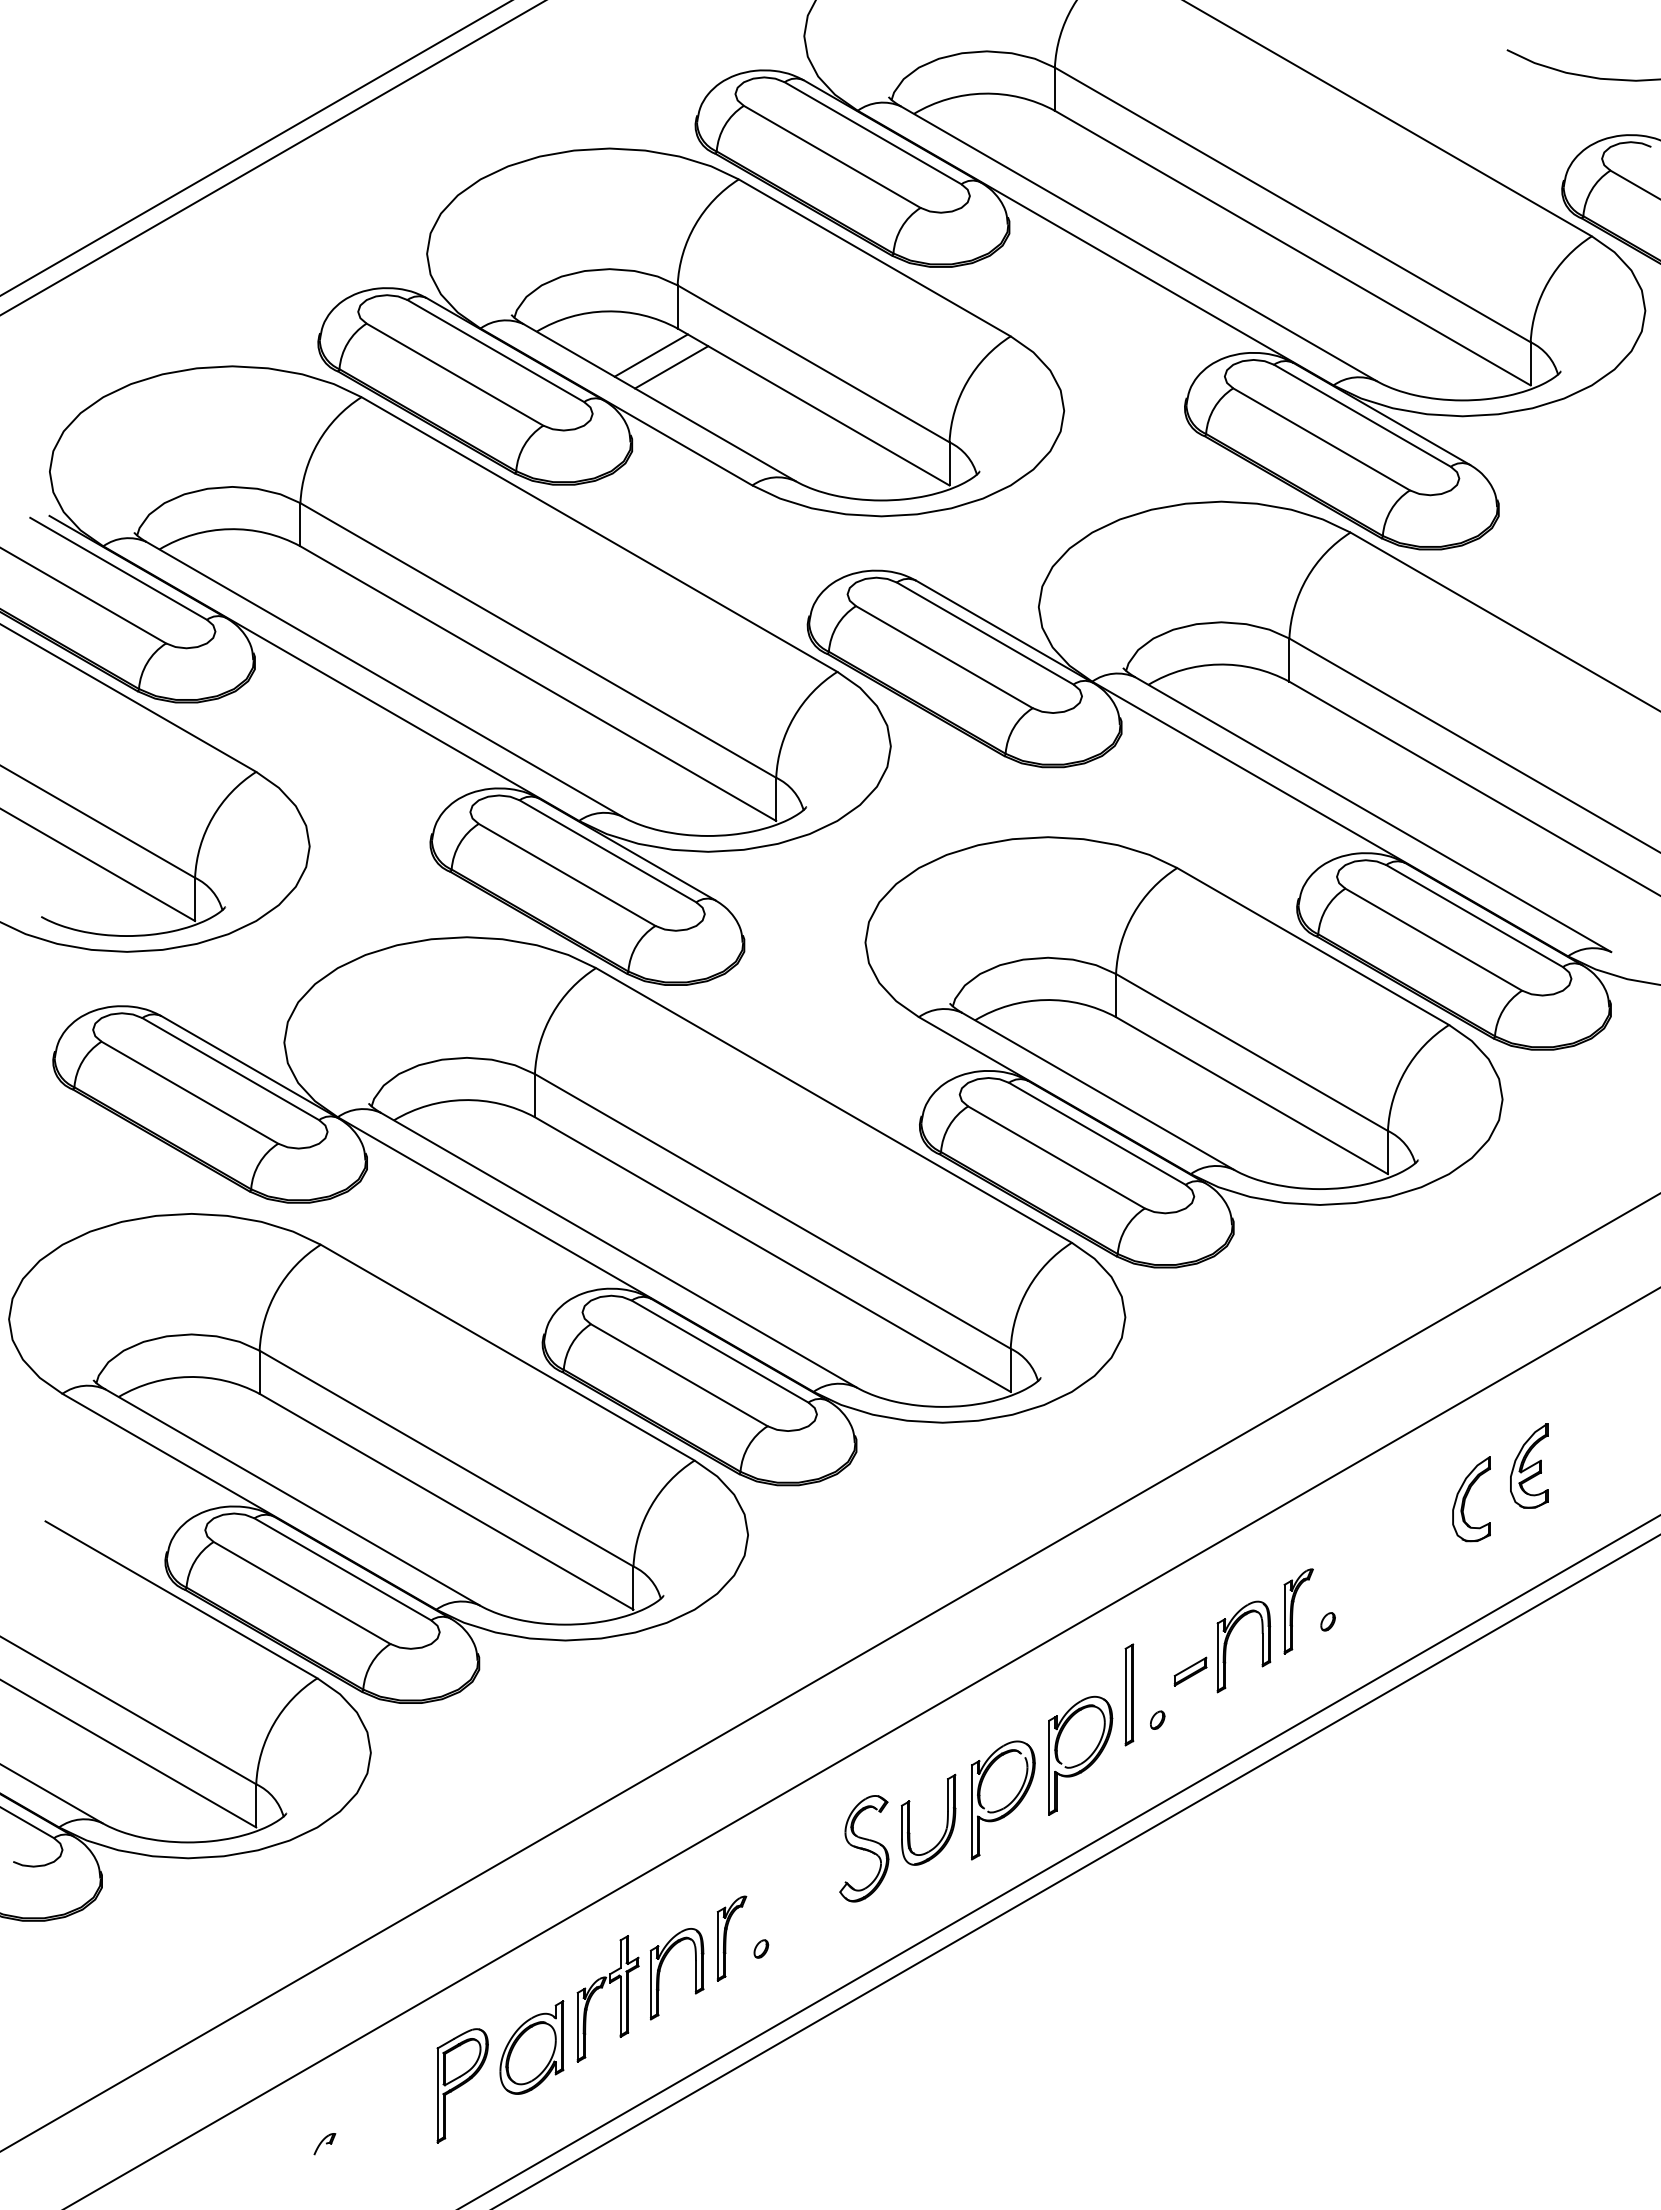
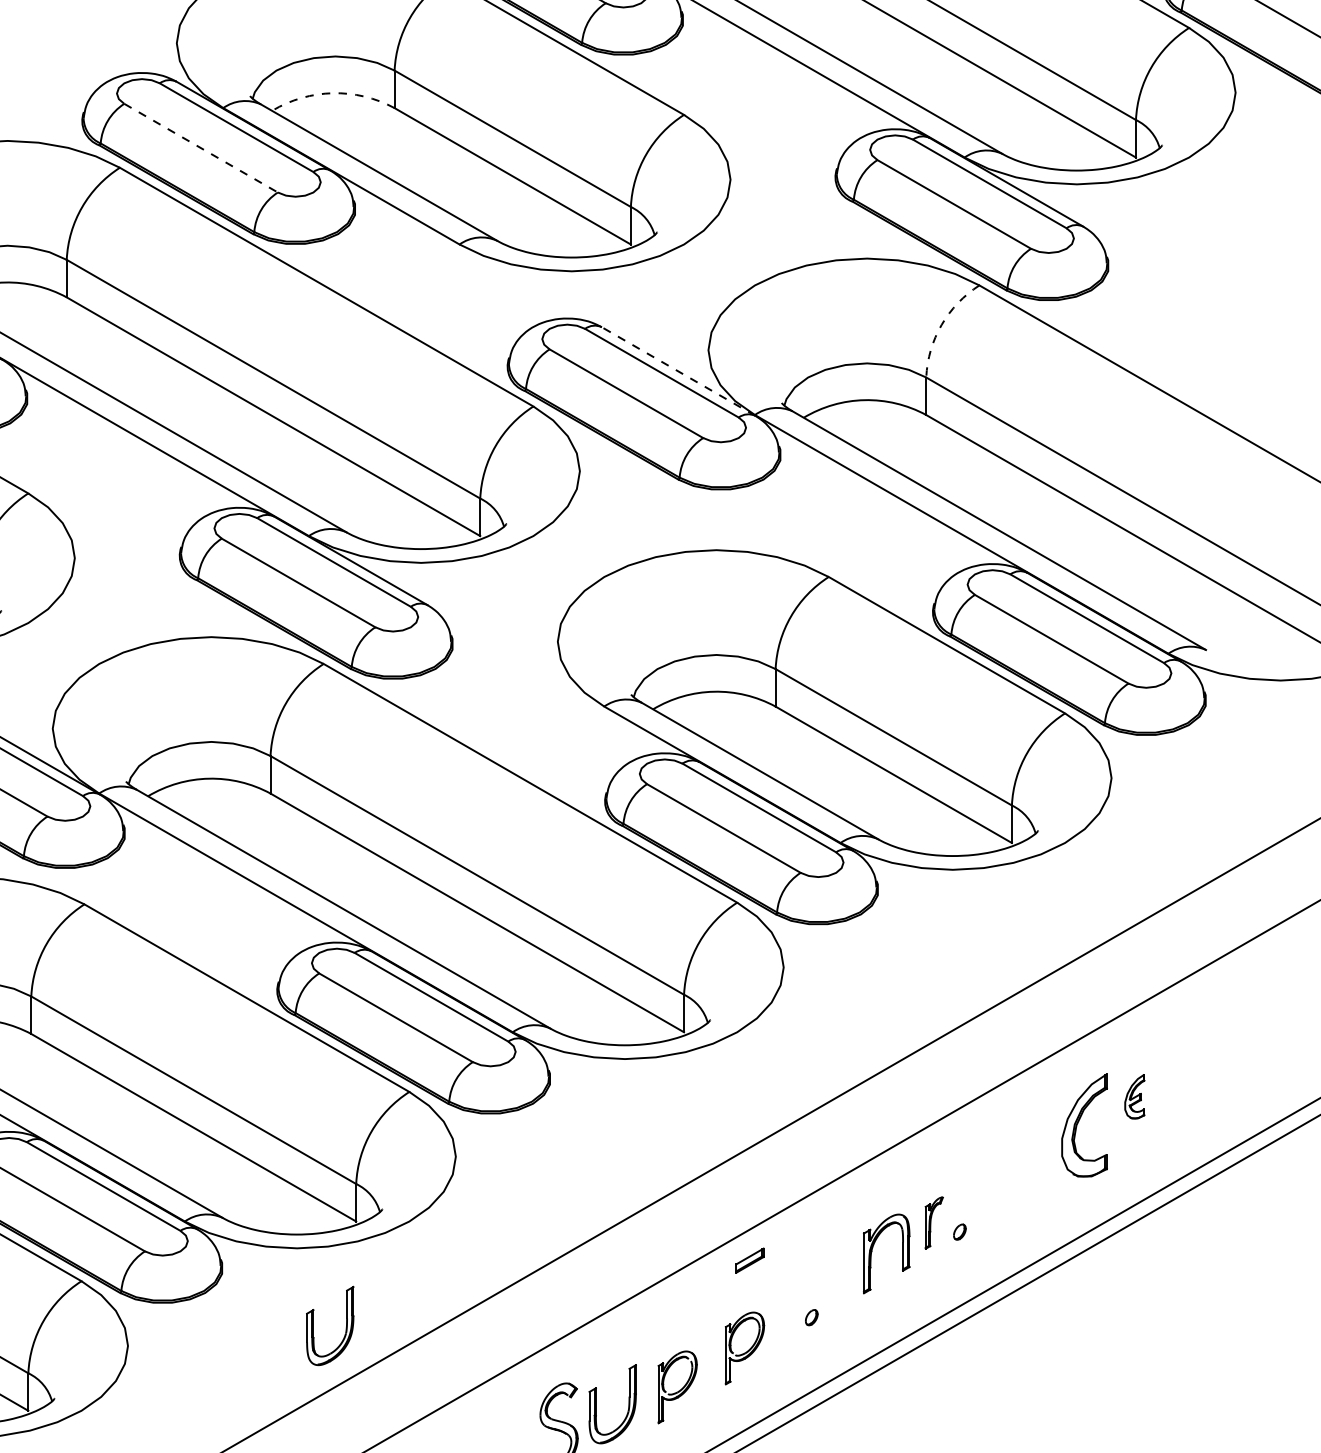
arc: (606, 311) -> (332, 93), solid -> dashed
line: (650, 355) -> (371, 131), removed
line: (671, 367) -> (389, 141), removed
line: (455, 374) -> (201, 148), solid -> dashed
arc: (1307, 578) -> (942, 325), solid -> dashed
line: (1004, 631) -> (678, 371), solid -> dashed
part: (1529, 1465) -> (1134, 1096), size x0.6
part: (1471, 1499) -> (1084, 1125), size x1.4
part: (1298, 1611) -> (934, 1223), size x0.7
part: (1190, 1671) -> (749, 1260), moved
part: (1129, 1694) -> (787, 1295), removed
part: (621, 1729) -> (345, 1325), added
part: (1080, 1755) -> (744, 1348), size x0.7
part: (1003, 1800) -> (677, 1387), size x0.7

